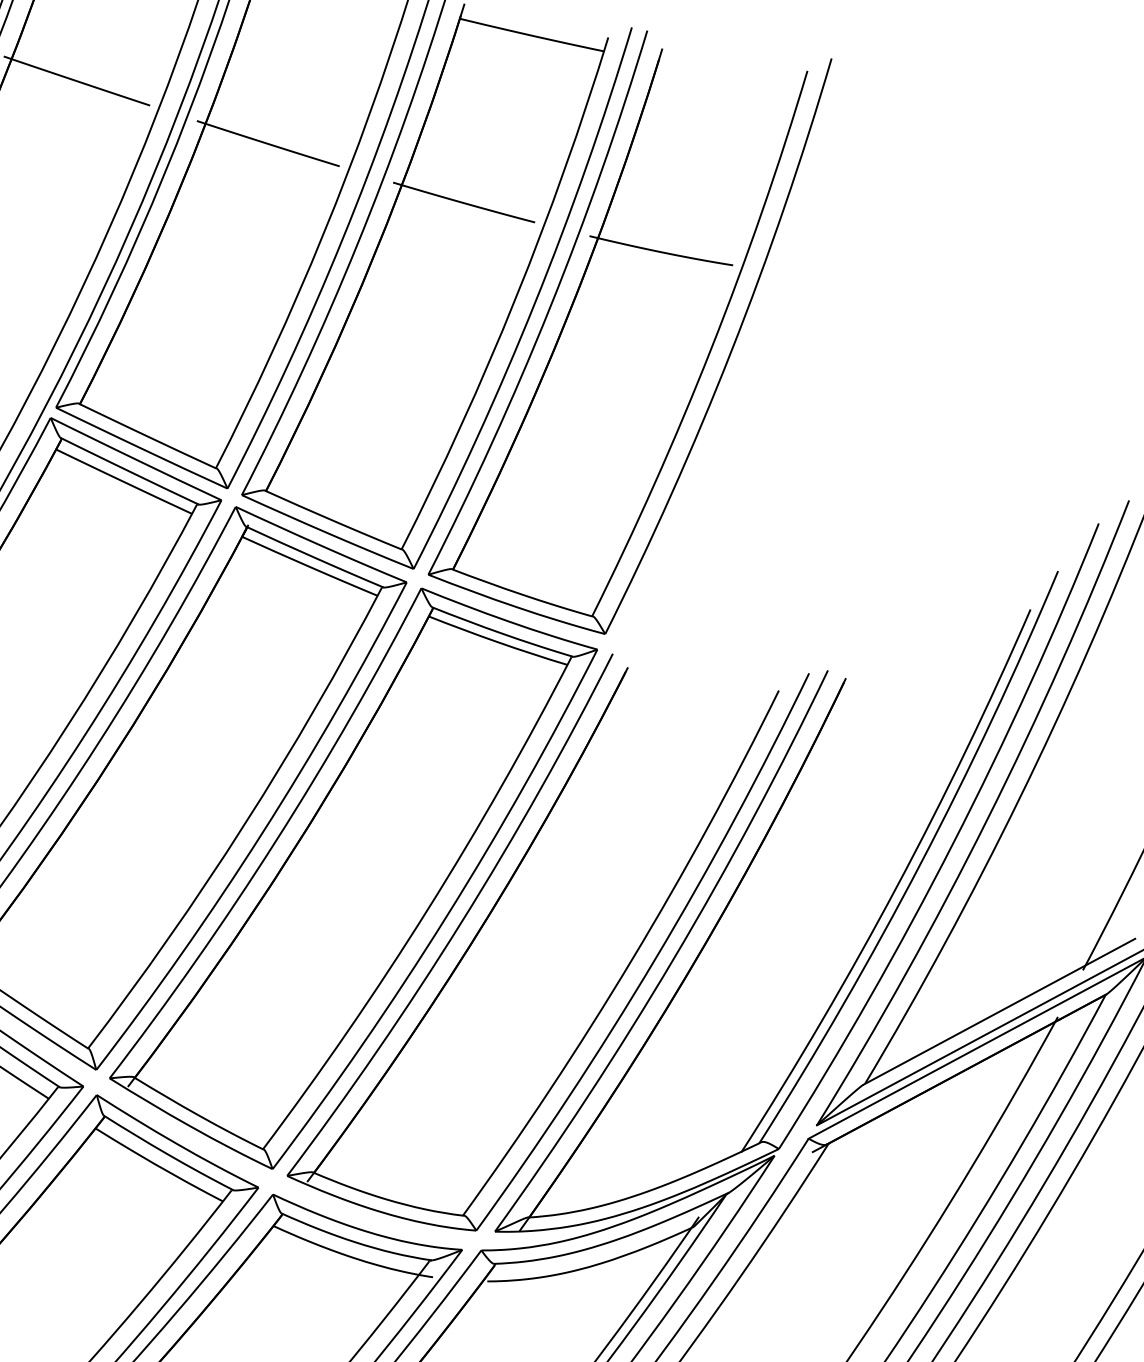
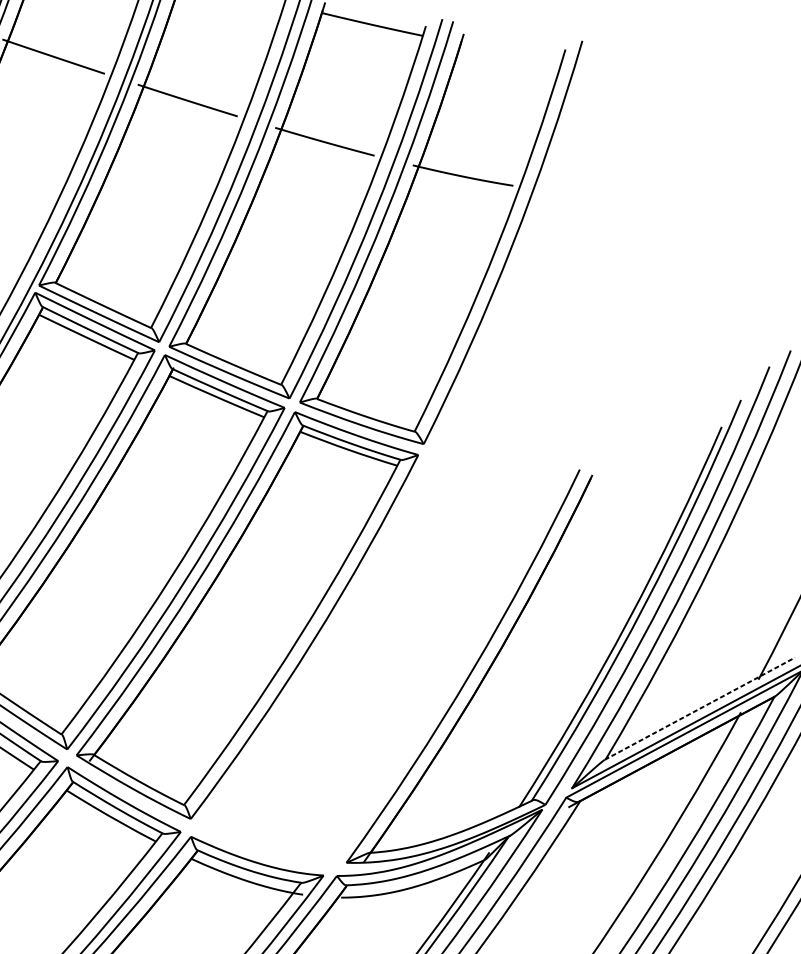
part: (493, 910) -> (345, 637), removed
line: (999, 1011) -> (700, 708), solid -> dashed

